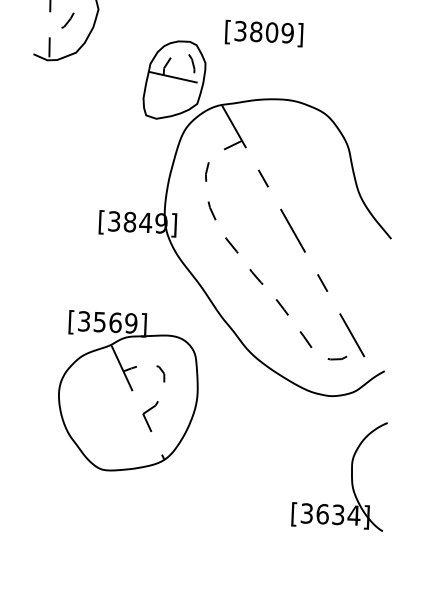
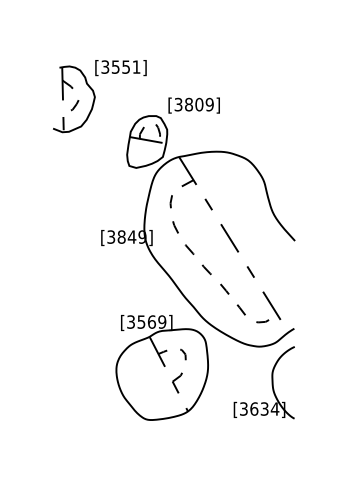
text: (263, 33) -> (193, 105), moved
part: (127, 391) -> (161, 367), moved
part: (350, 475) -> (271, 382), moved

